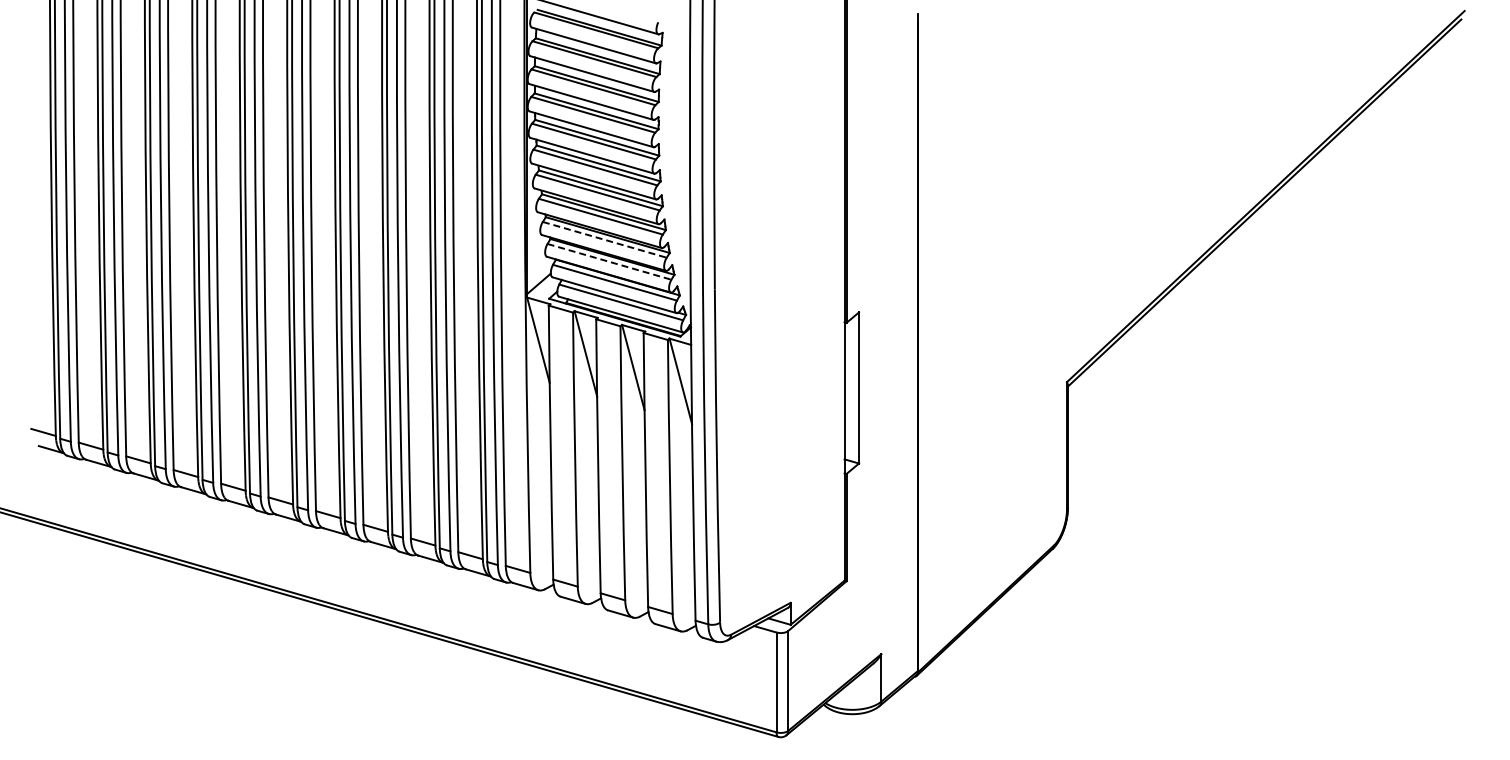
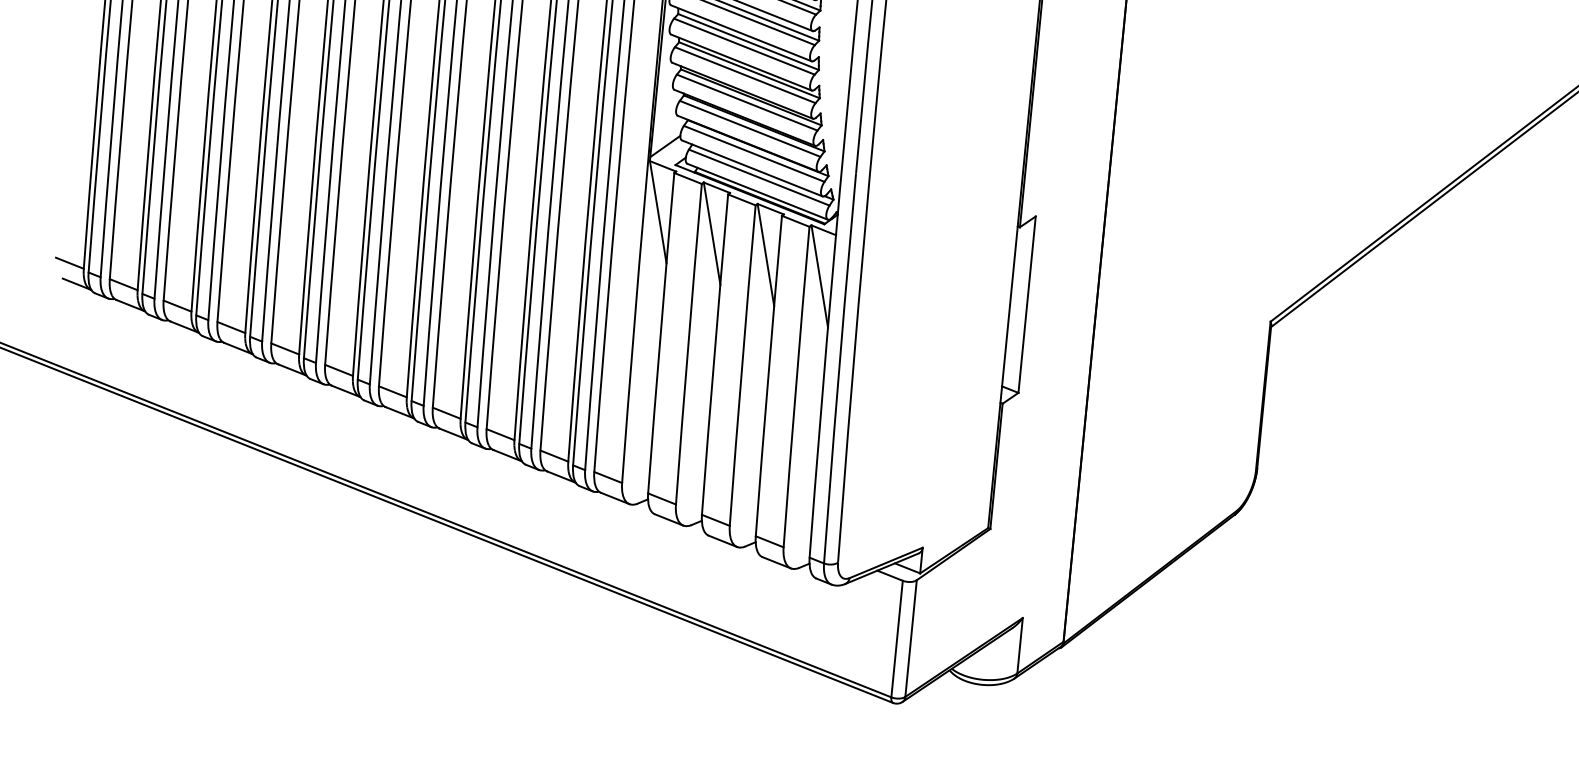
line: (605, 239) -> (748, 102), dashed -> solid
line: (609, 262) -> (750, 129), dashed -> solid

